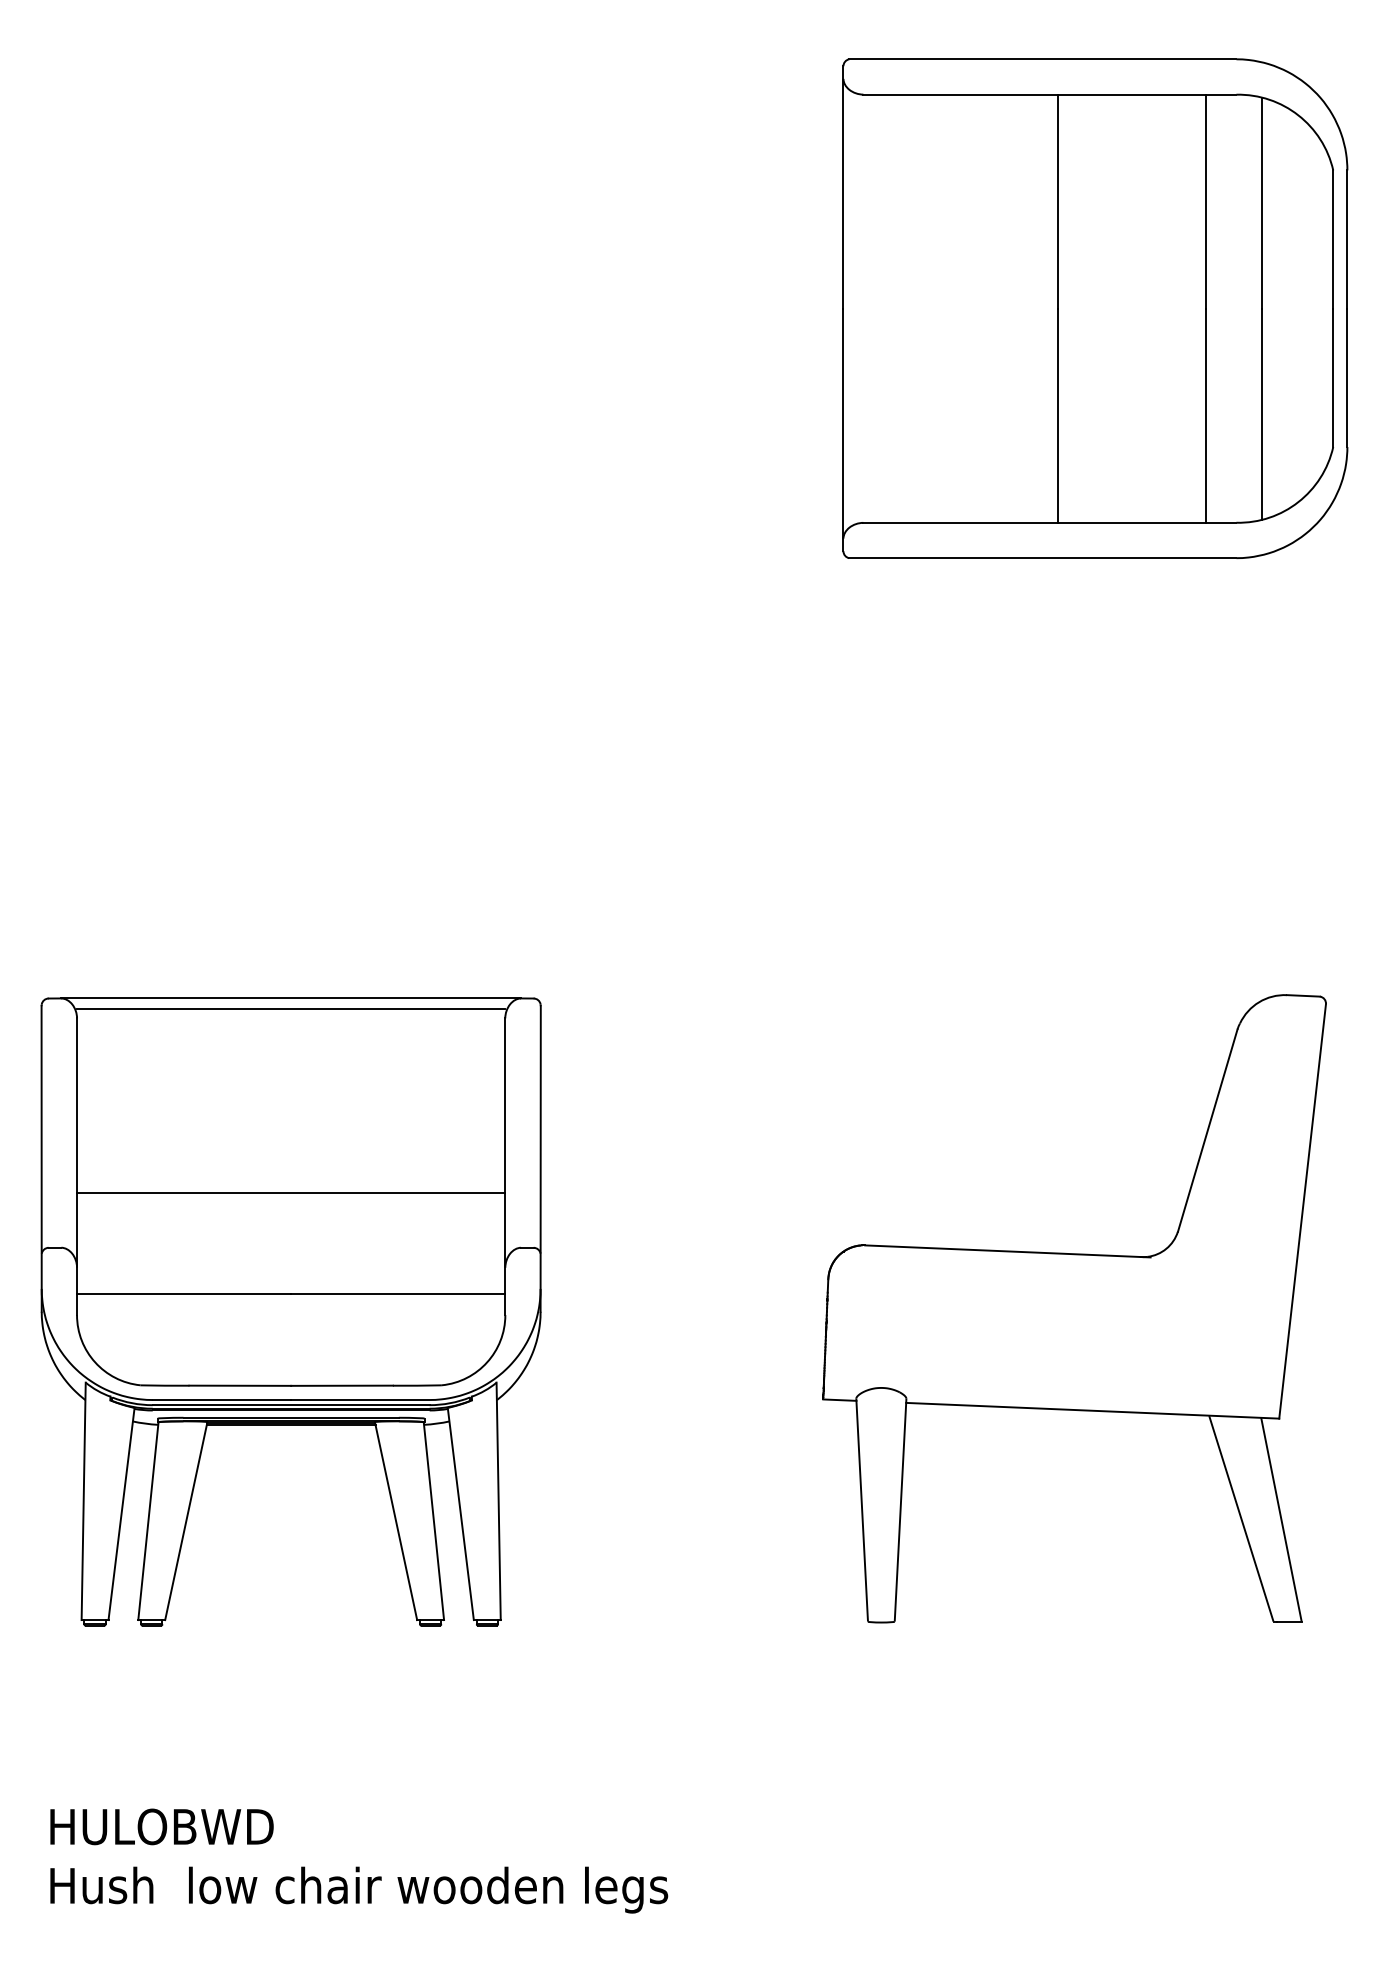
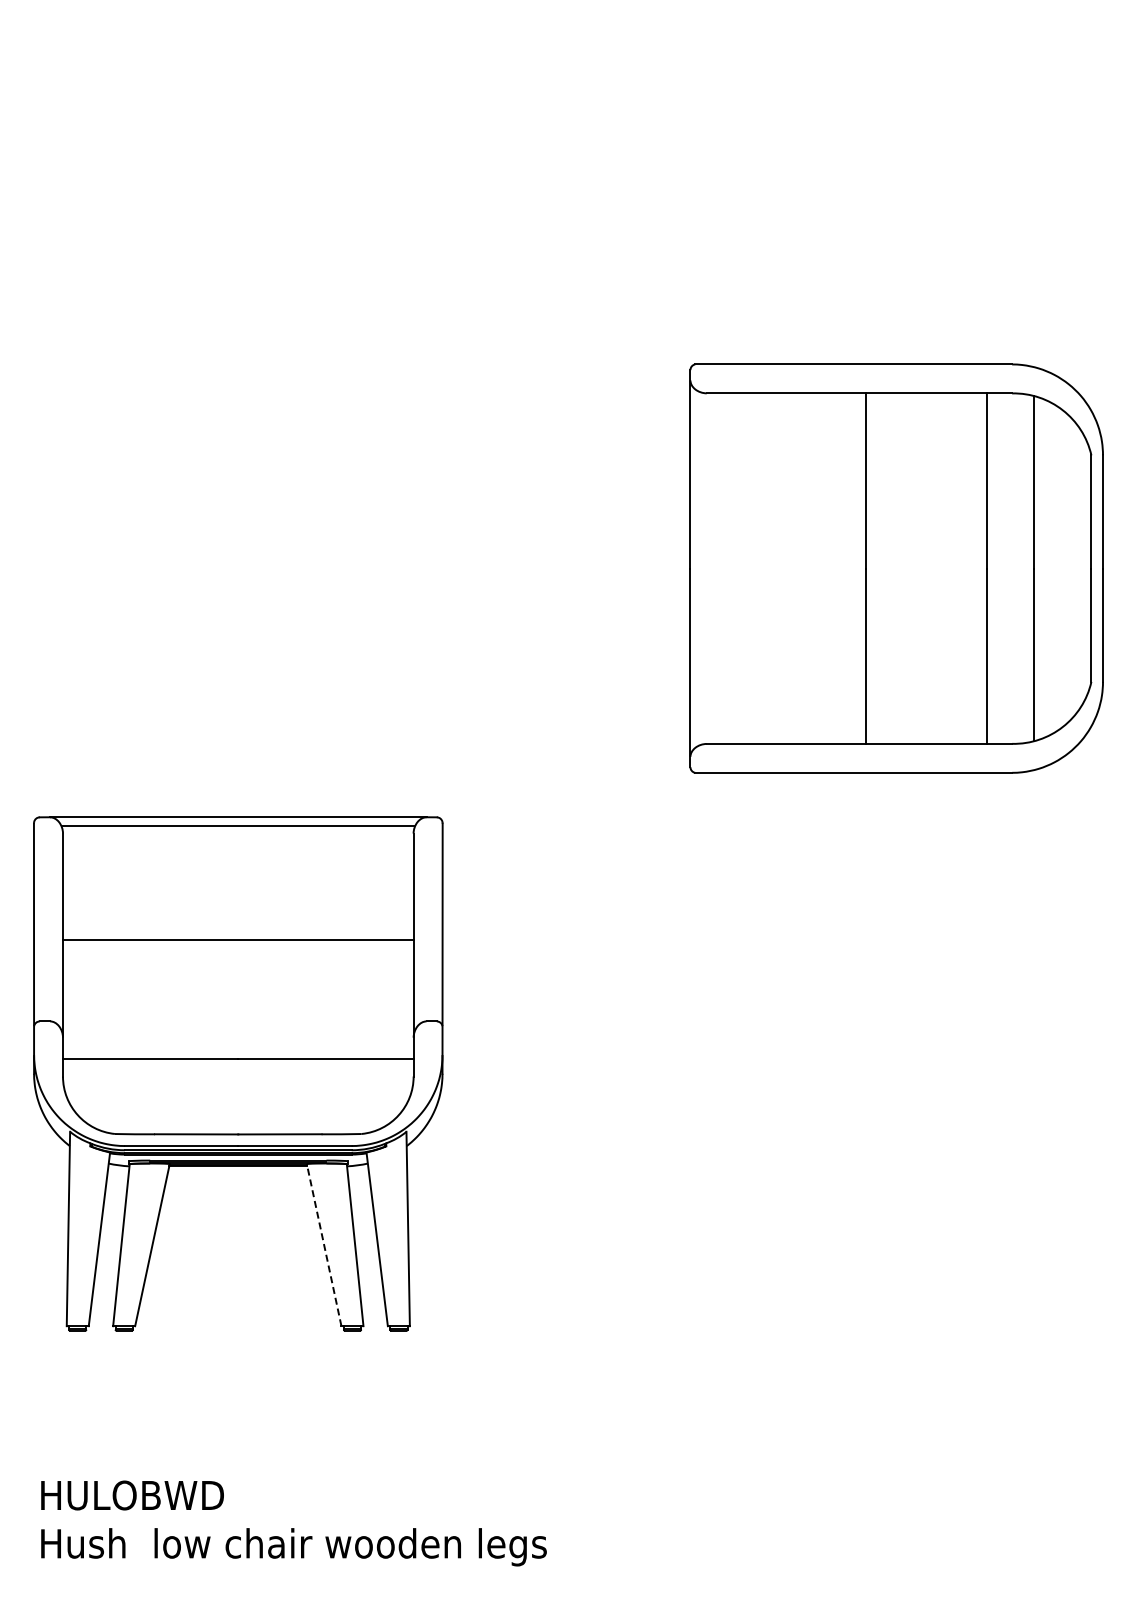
part: (1095, 308) -> (896, 568), moved
line: (291, 1192) -> (238, 940), moved
part: (1074, 1308) -> (879, 1071), removed
line: (396, 1521) -> (324, 1245), solid -> dashed

